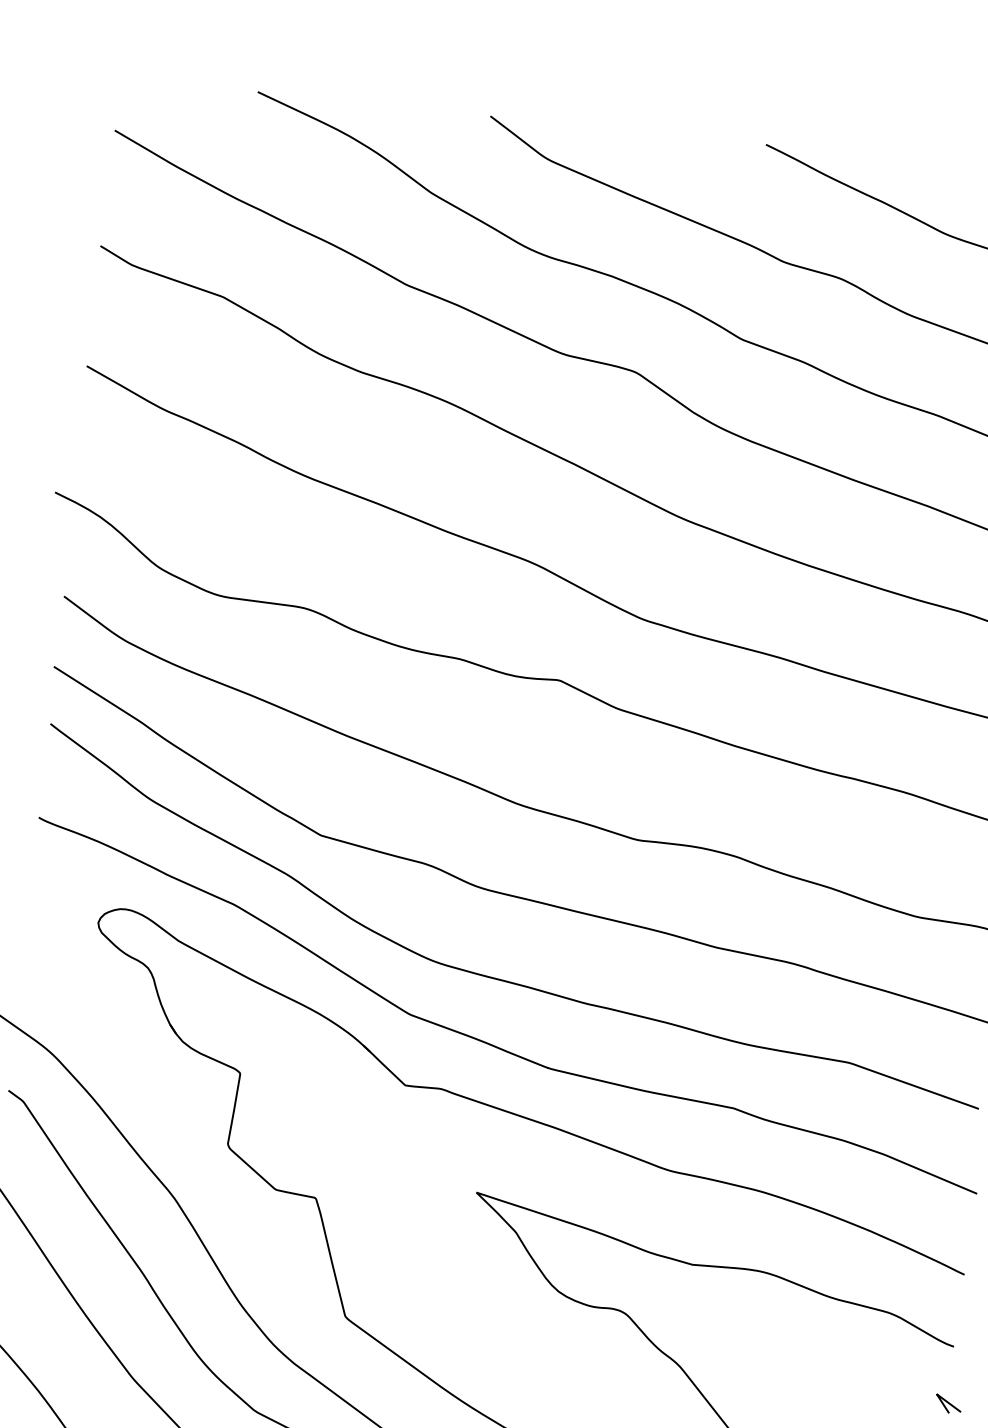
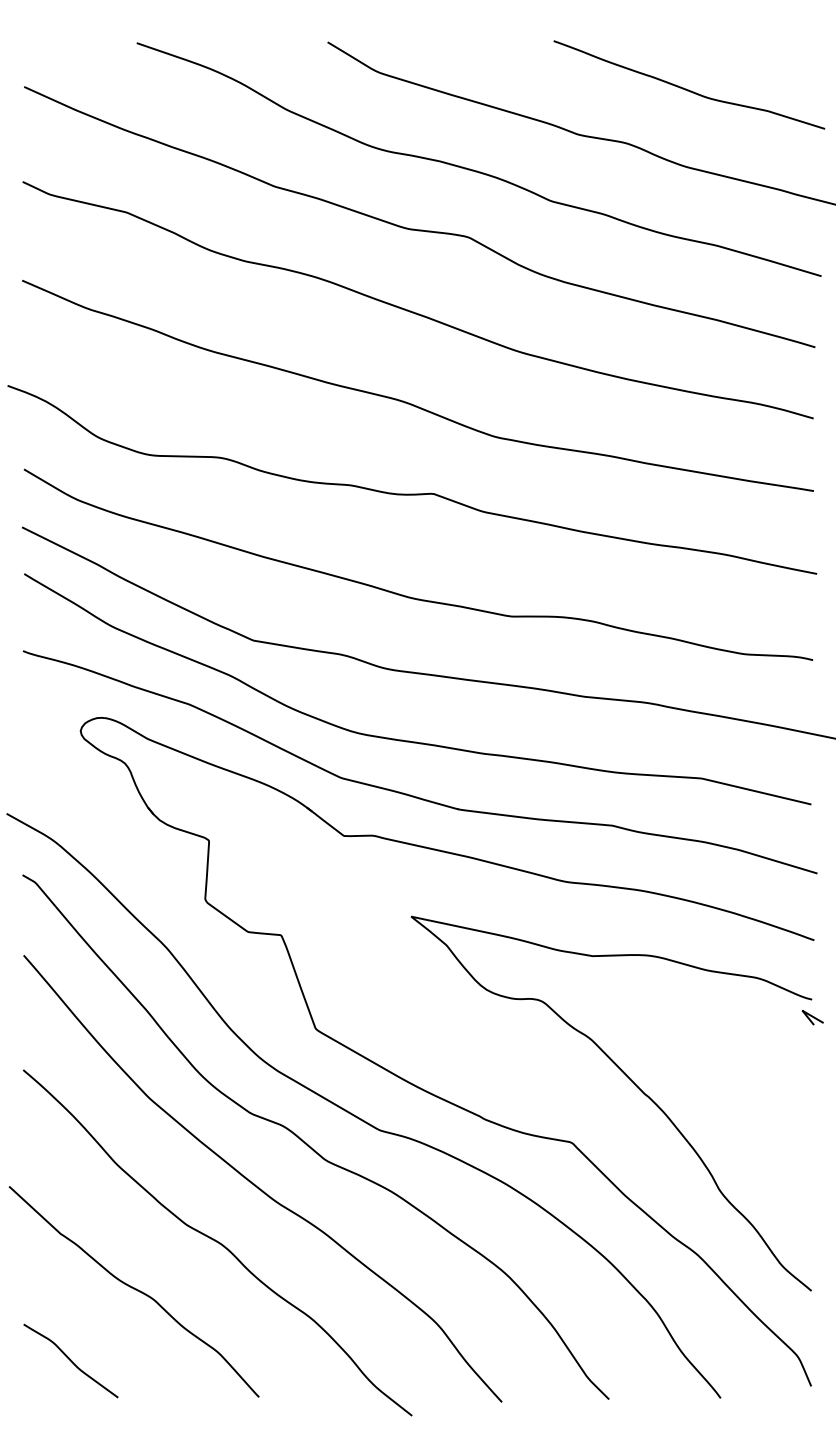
curve: (948, 1403) -> (812, 1017), moved

